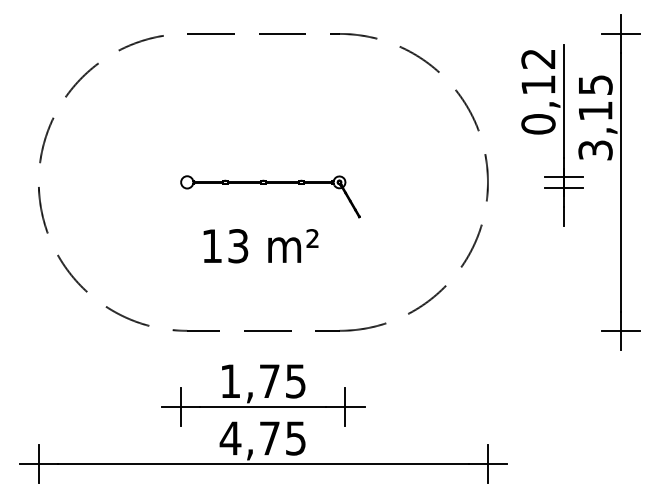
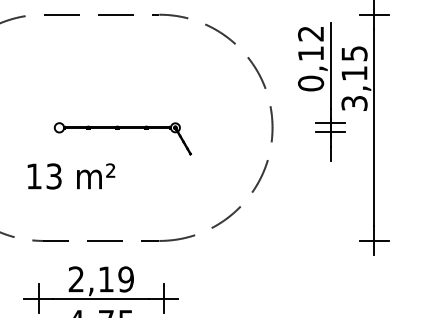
part: (266, 184) -> (119, 129), moved
text: (260, 246) -> (71, 176), moved
text: (263, 381) -> (101, 279), 1,75 -> 2,19

